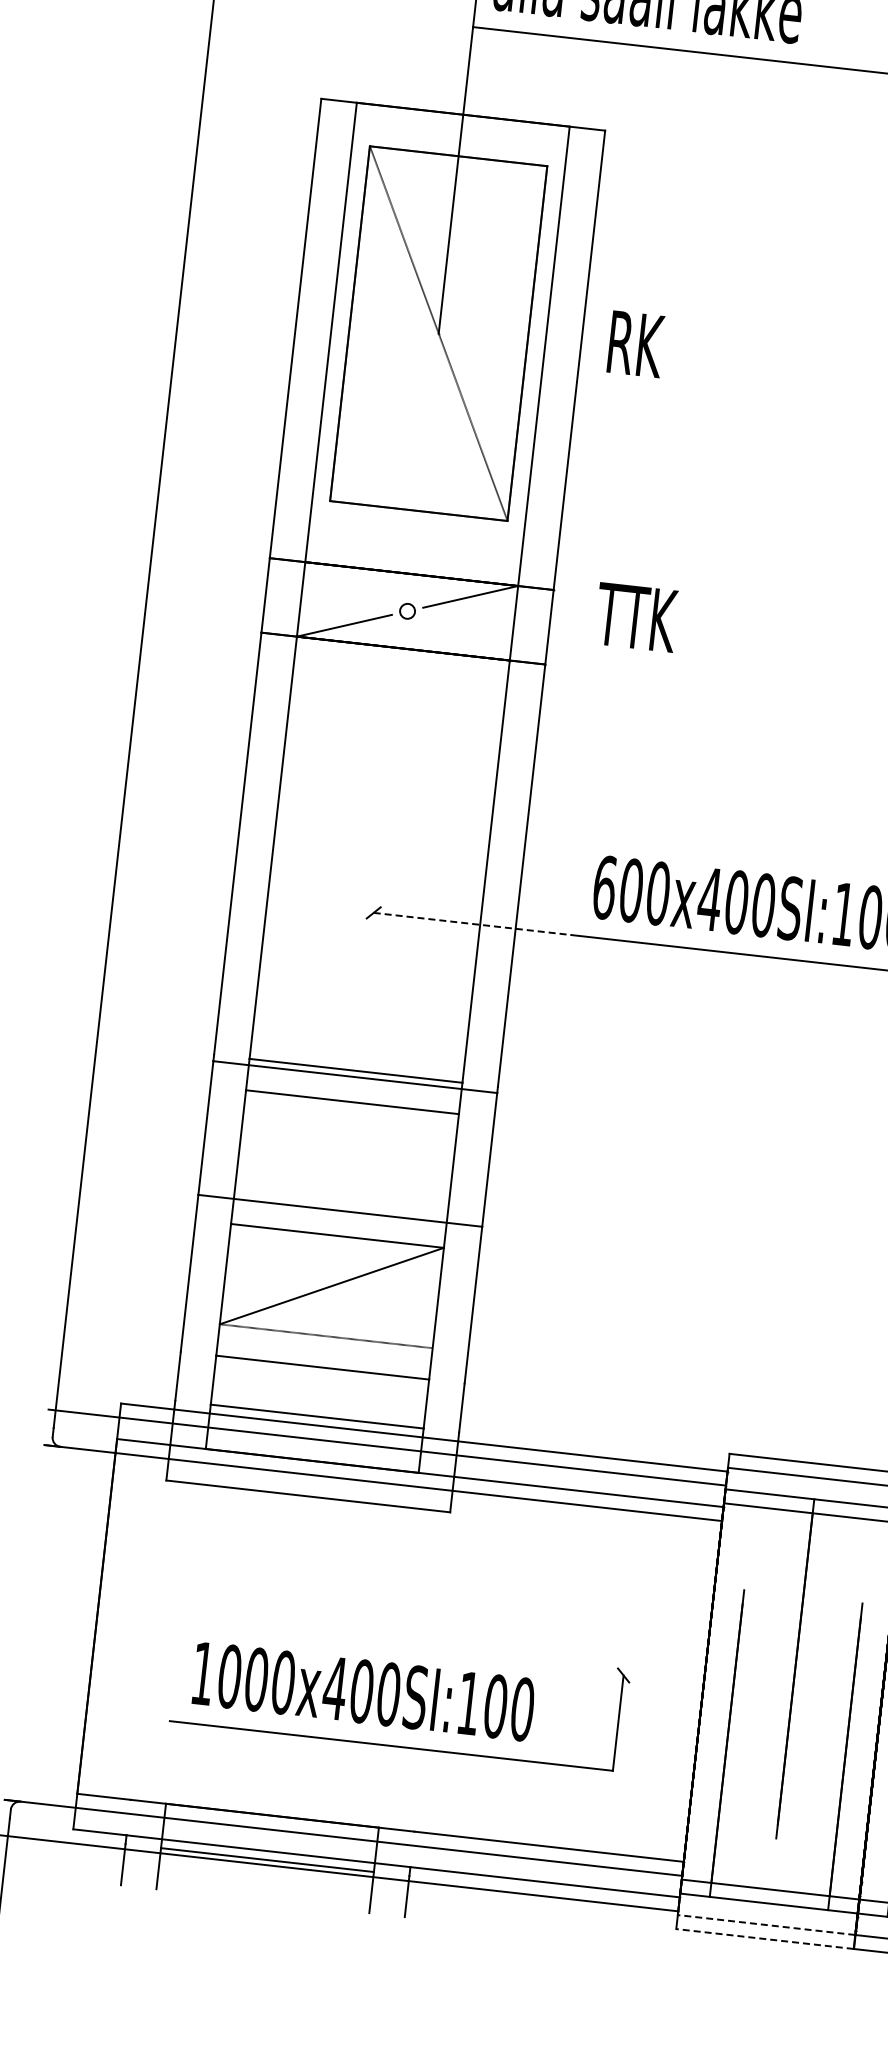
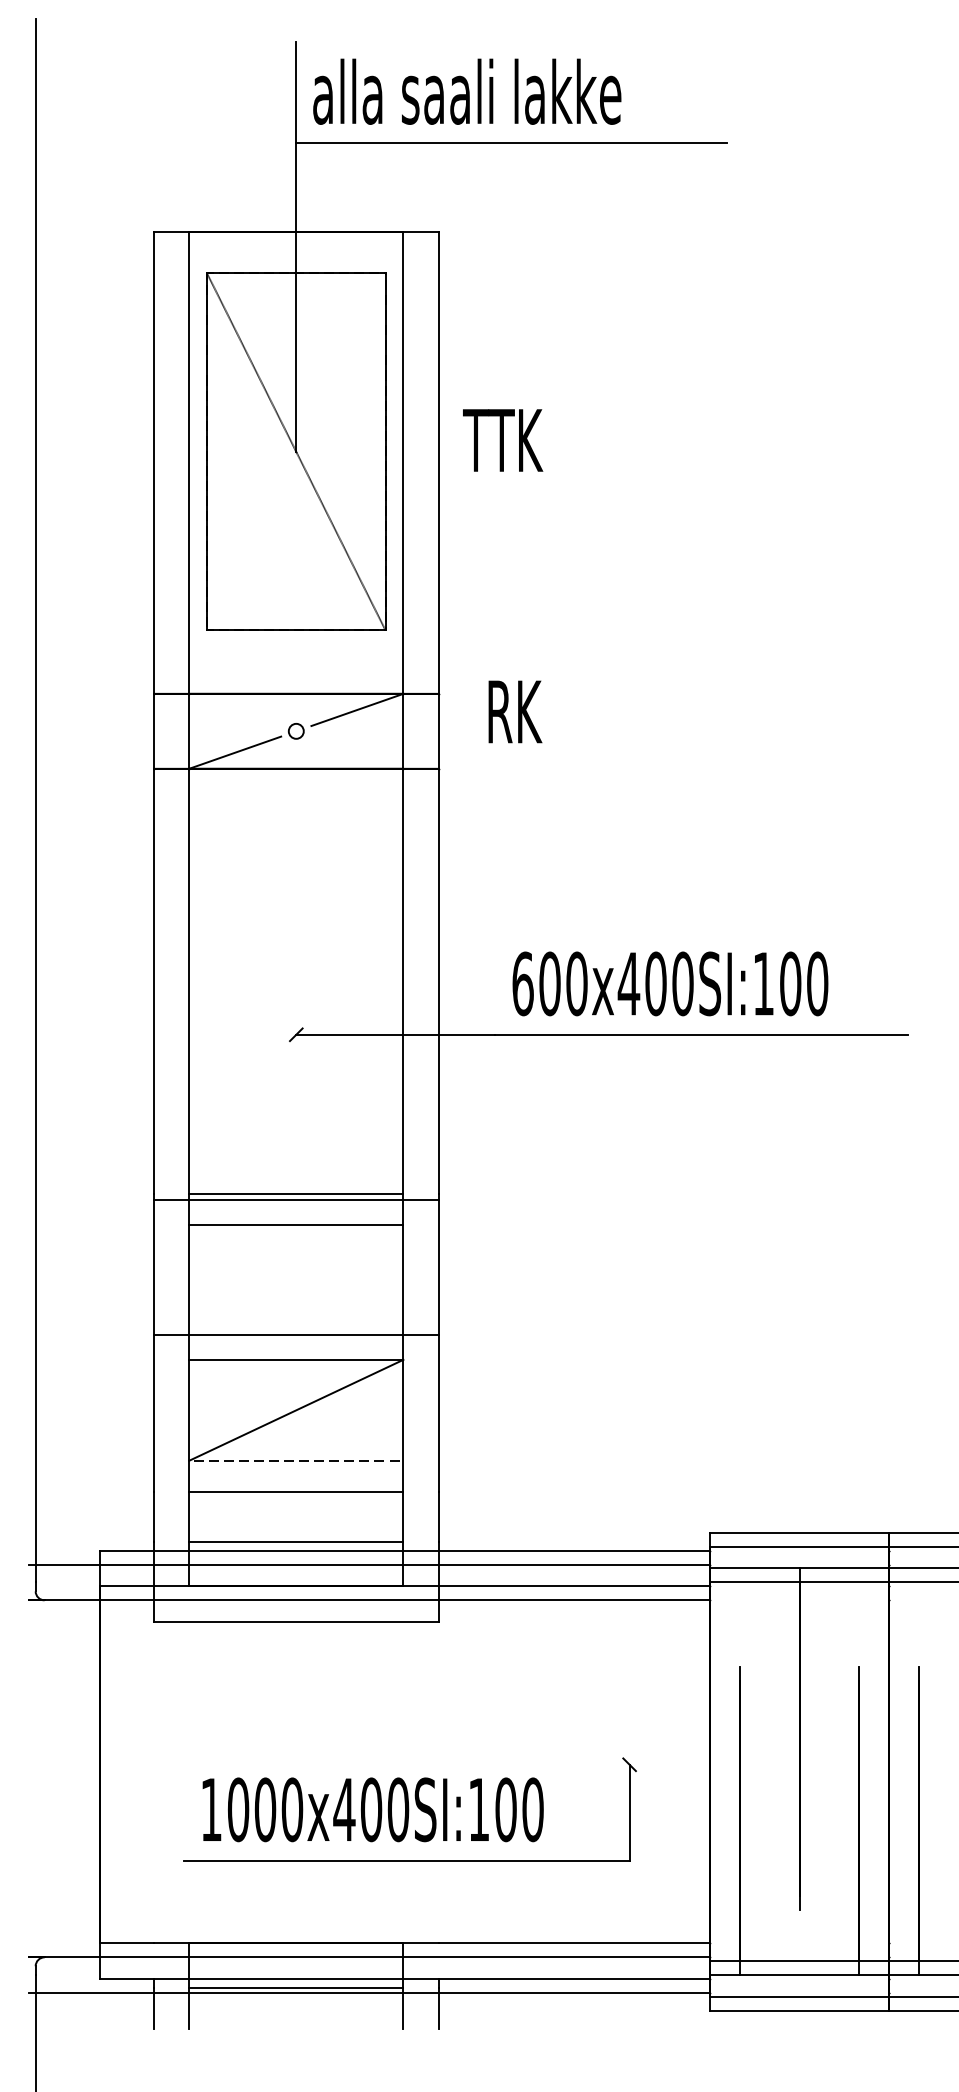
text: (645, 345) -> (503, 440), RK -> TTK
text: (636, 617) -> (524, 711), TTK -> RK
line: (472, 923) -> (395, 1034), dashed -> solid
line: (765, 1924) -> (798, 1996), dashed -> solid
line: (764, 1938) -> (798, 2010), dashed -> solid

